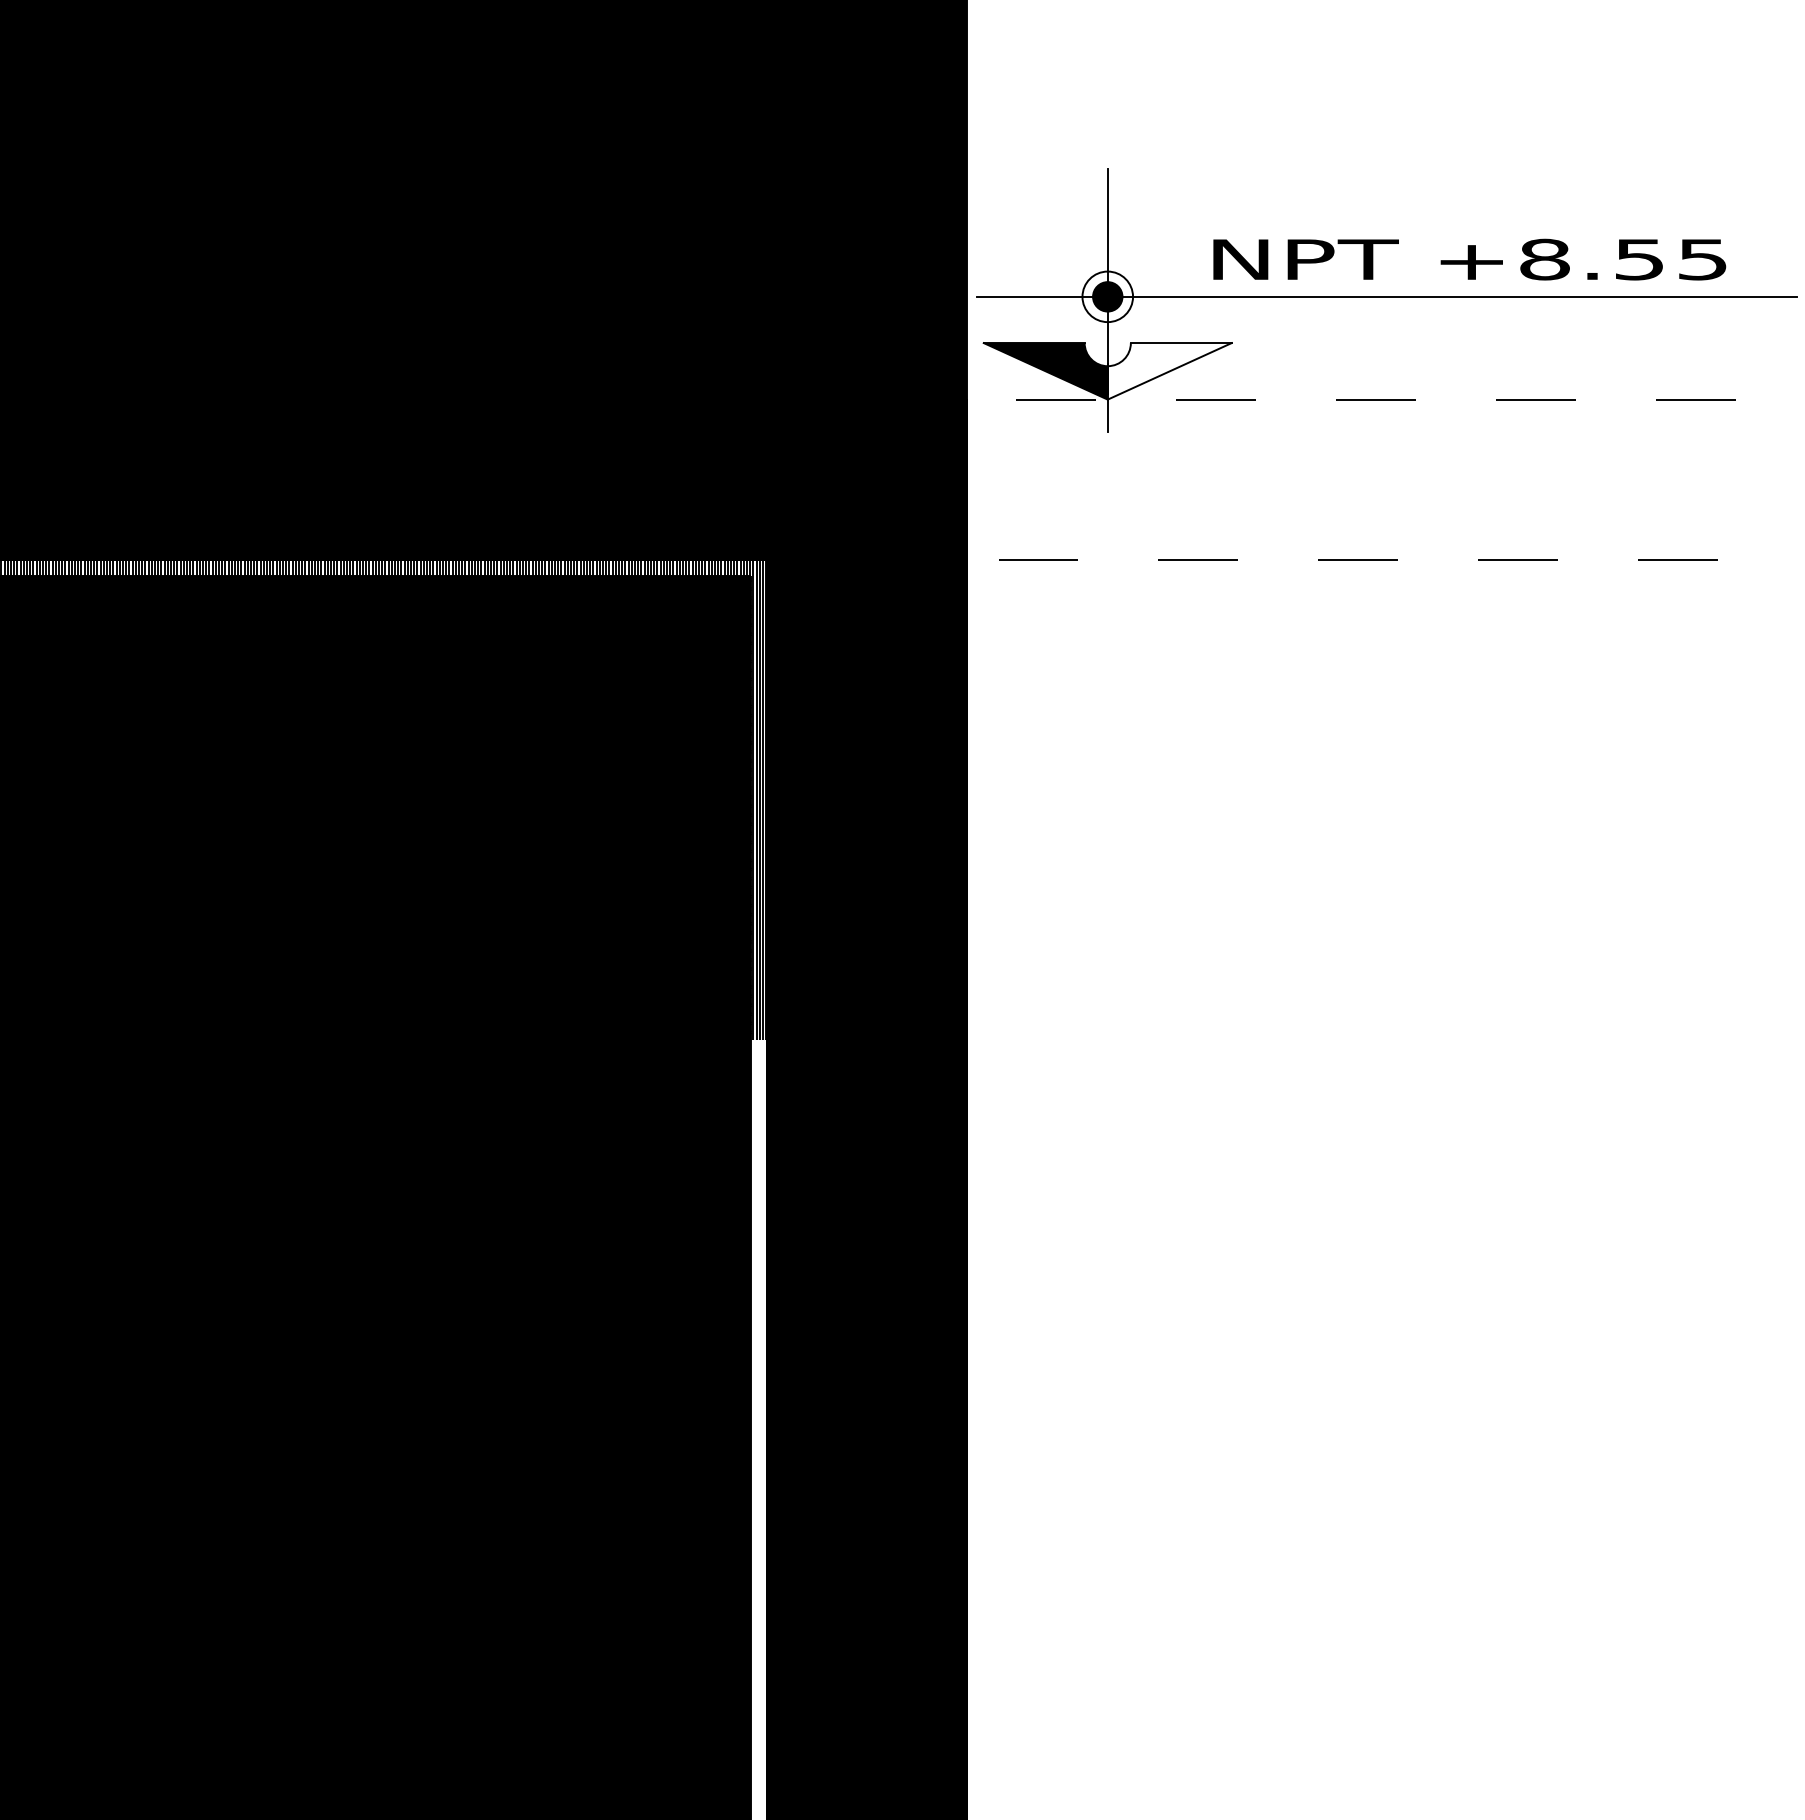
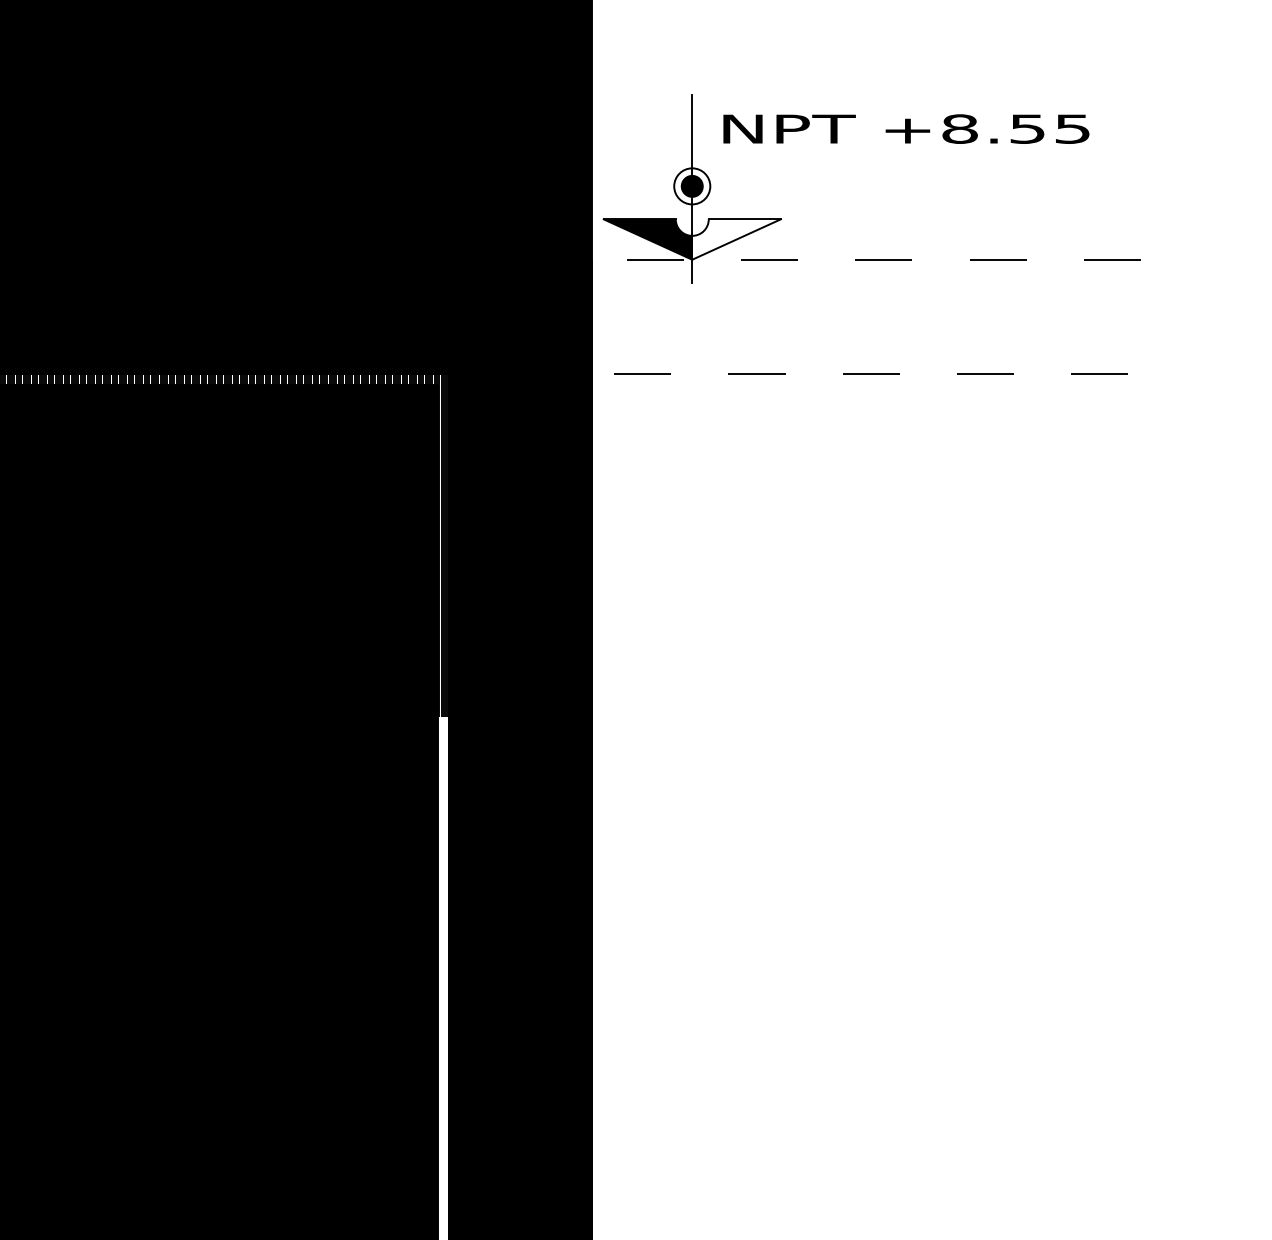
text: (1469, 259) -> (906, 129), moved
line: (1386, 296) -> (891, 186), removed

